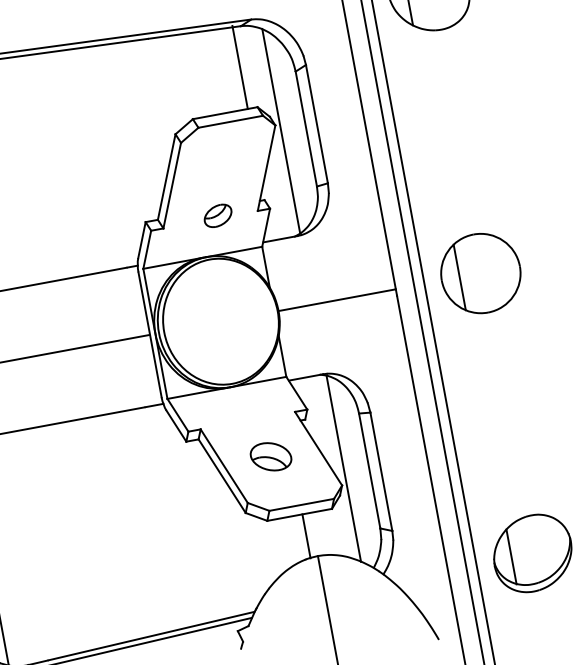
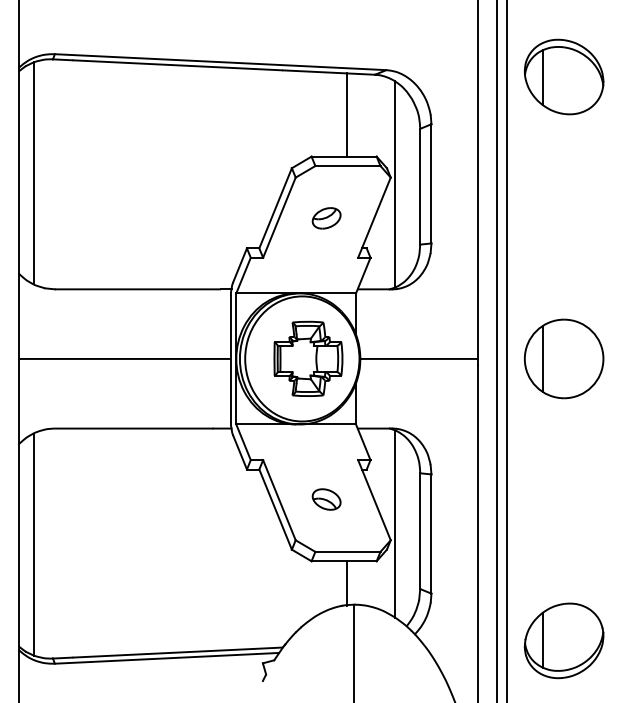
line: (239, 67) -> (346, 114), moved
part: (217, 216) -> (326, 218), moved
part: (227, 320) -> (308, 358), added
part: (270, 456) -> (326, 499), size x0.71

